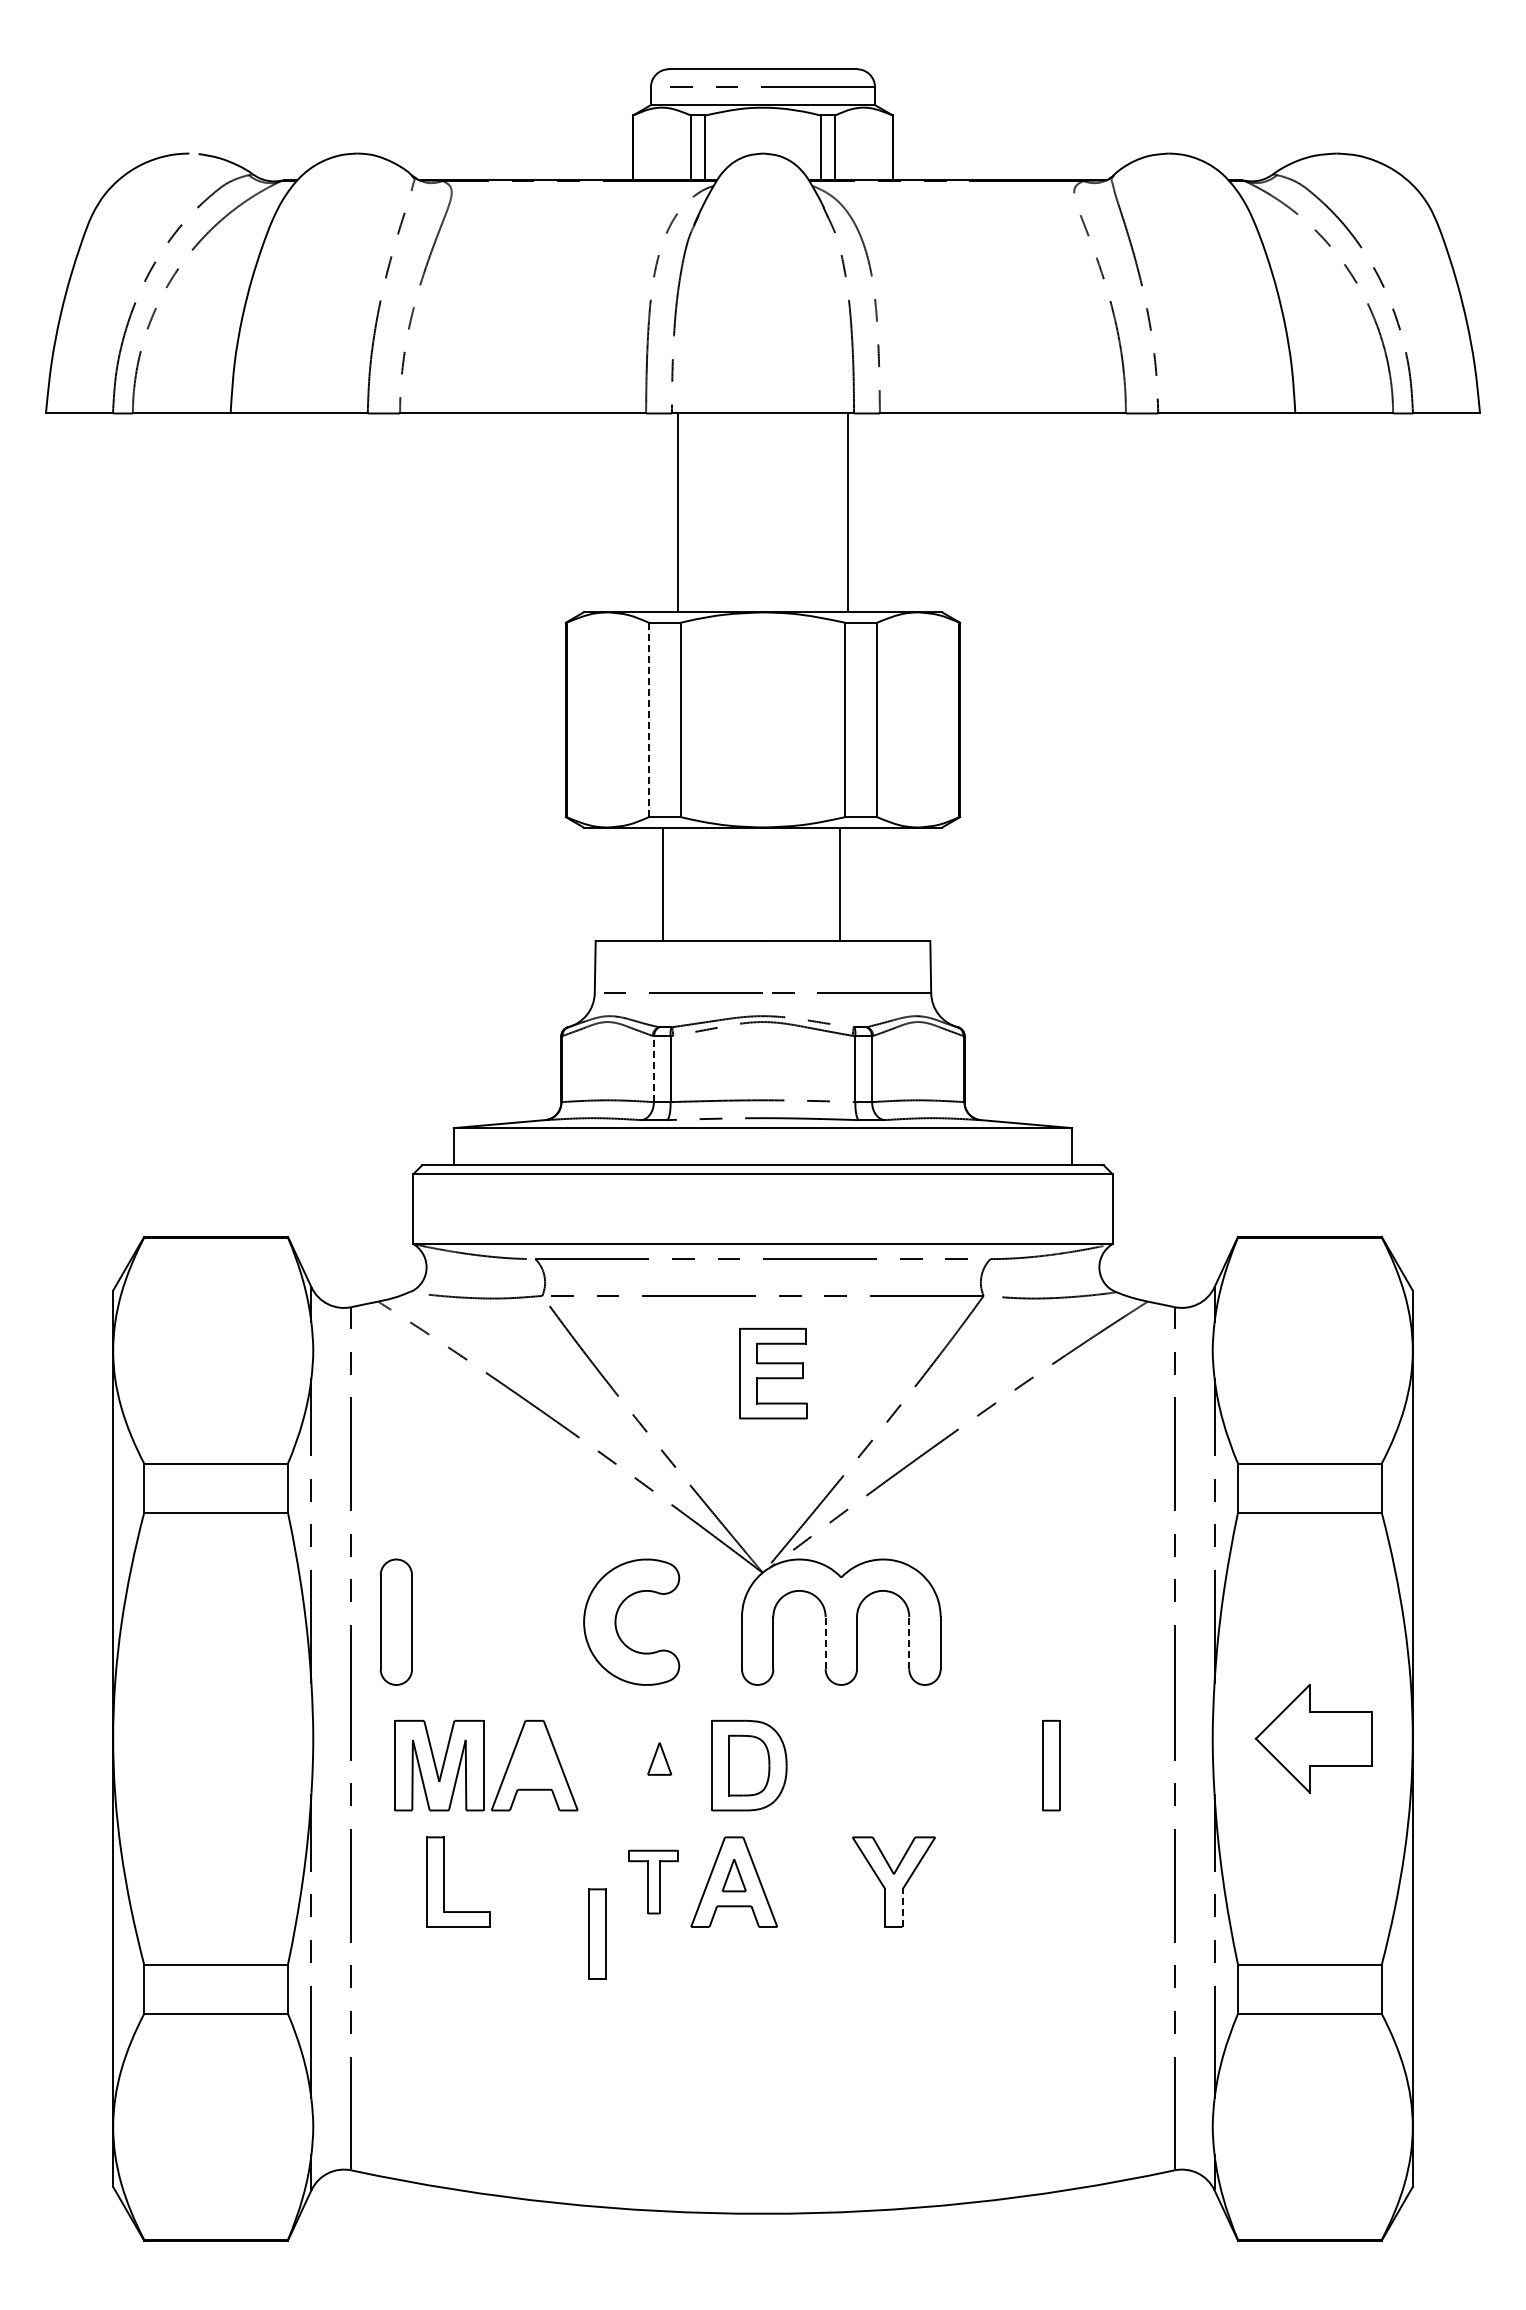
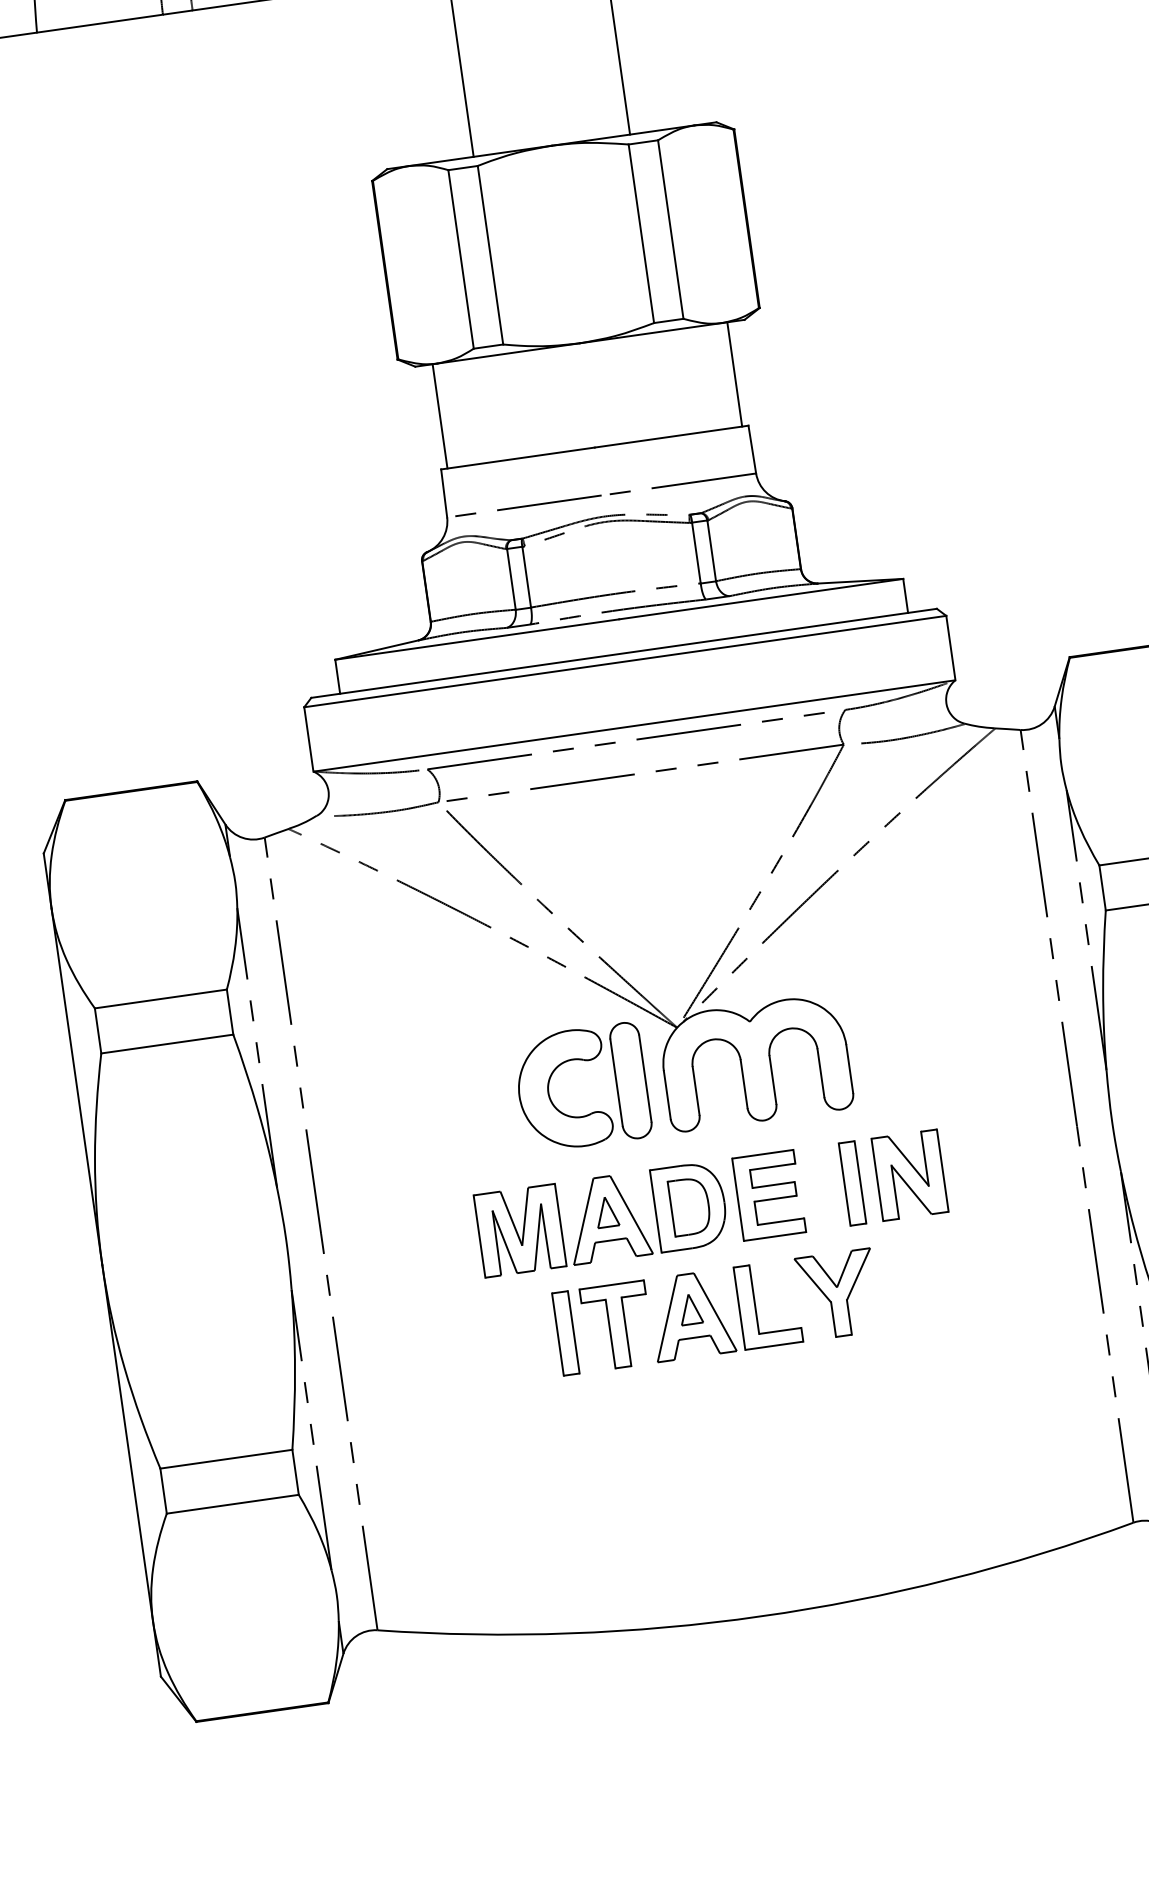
line: (648, 719) -> (460, 259), dashed -> solid
line: (662, 884) -> (440, 416), moved
line: (840, 884) -> (734, 374), moved
line: (653, 1069) -> (511, 579), dashed -> solid
part: (773, 1373) -> (769, 1195), moved
part: (395, 1621) -> (630, 1080), moved
line: (825, 1642) -> (743, 1083), dashed -> solid
line: (909, 1642) -> (821, 1072), dashed -> solid
part: (486, 1765) -> (563, 1224), moved
part: (988, 1765) -> (909, 1175), added
part: (1051, 1765) -> (852, 1183), moved
part: (444, 1881) -> (755, 1305), moved
part: (653, 1881) -> (617, 1325), size x1.43
line: (902, 1908) -> (849, 1317), dashed -> solid
part: (597, 1933) -> (565, 1332), moved

